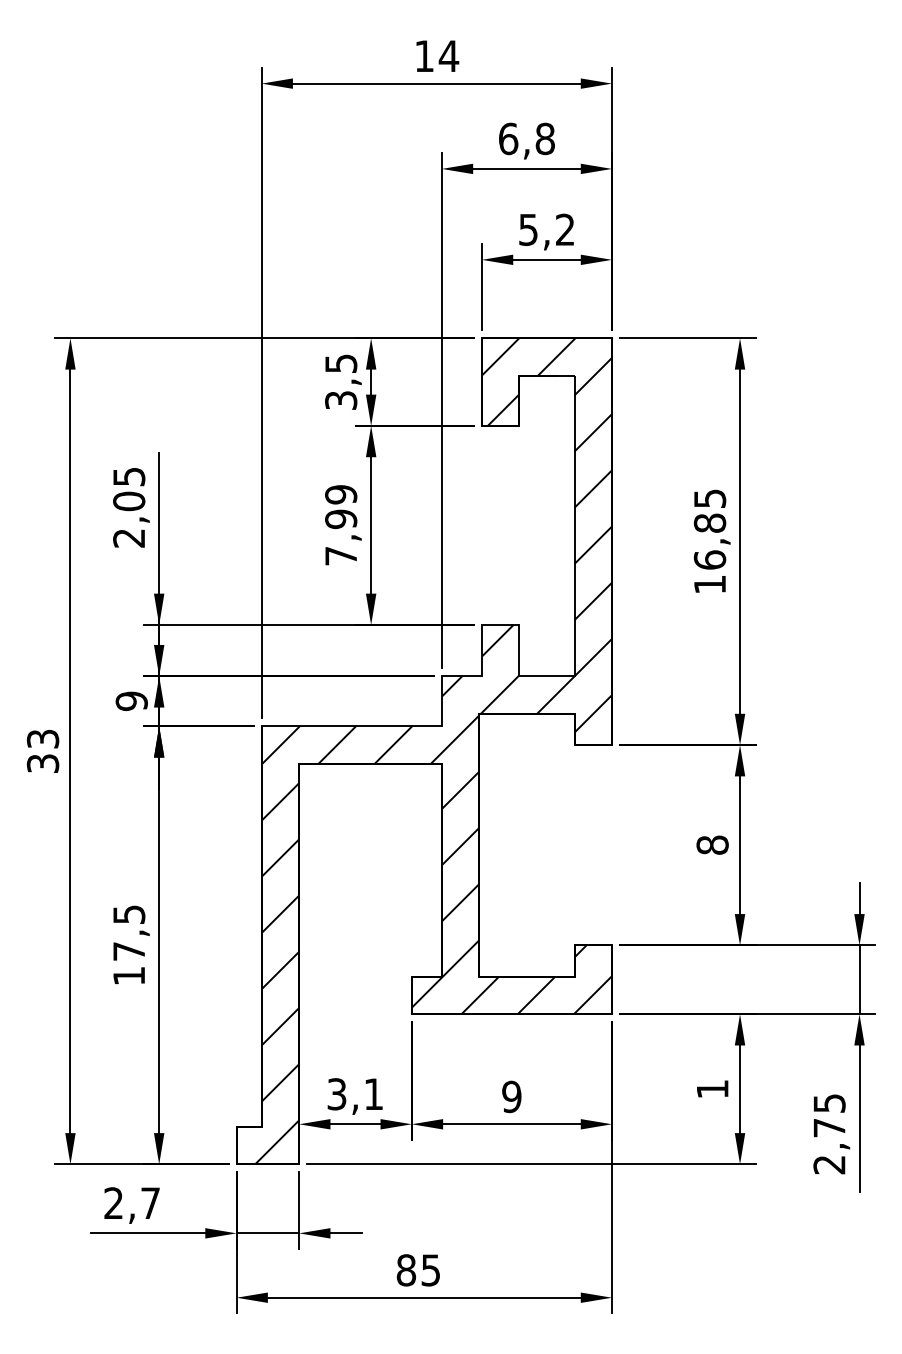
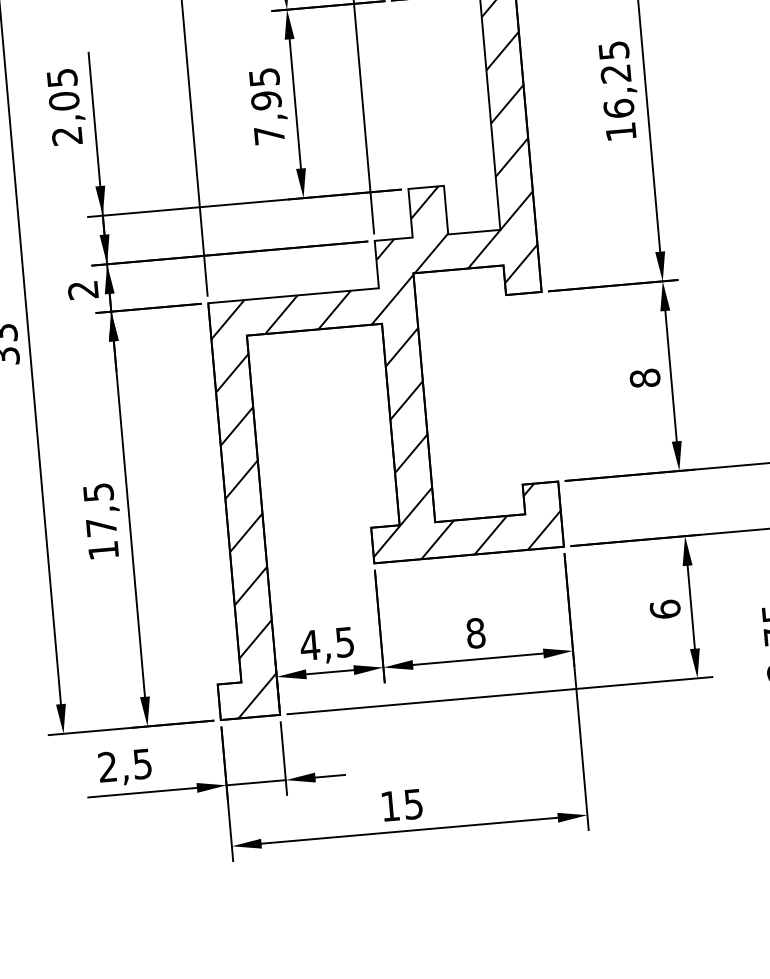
text: (341, 494) -> (264, 77), 7,99 -> 7,95
text: (710, 522) -> (616, 73), 16,85 -> 16,25
text: (131, 701) -> (83, 290), 9 -> 2
text: (712, 1088) -> (665, 608), 1 -> 6
text: (354, 1094) -> (326, 644), 3,1 -> 4,5
text: (511, 1096) -> (475, 632), 9 -> 8
text: (150, 1203) -> (142, 764), 2,7 -> 2,5
text: (406, 1270) -> (390, 806), 85 -> 15

